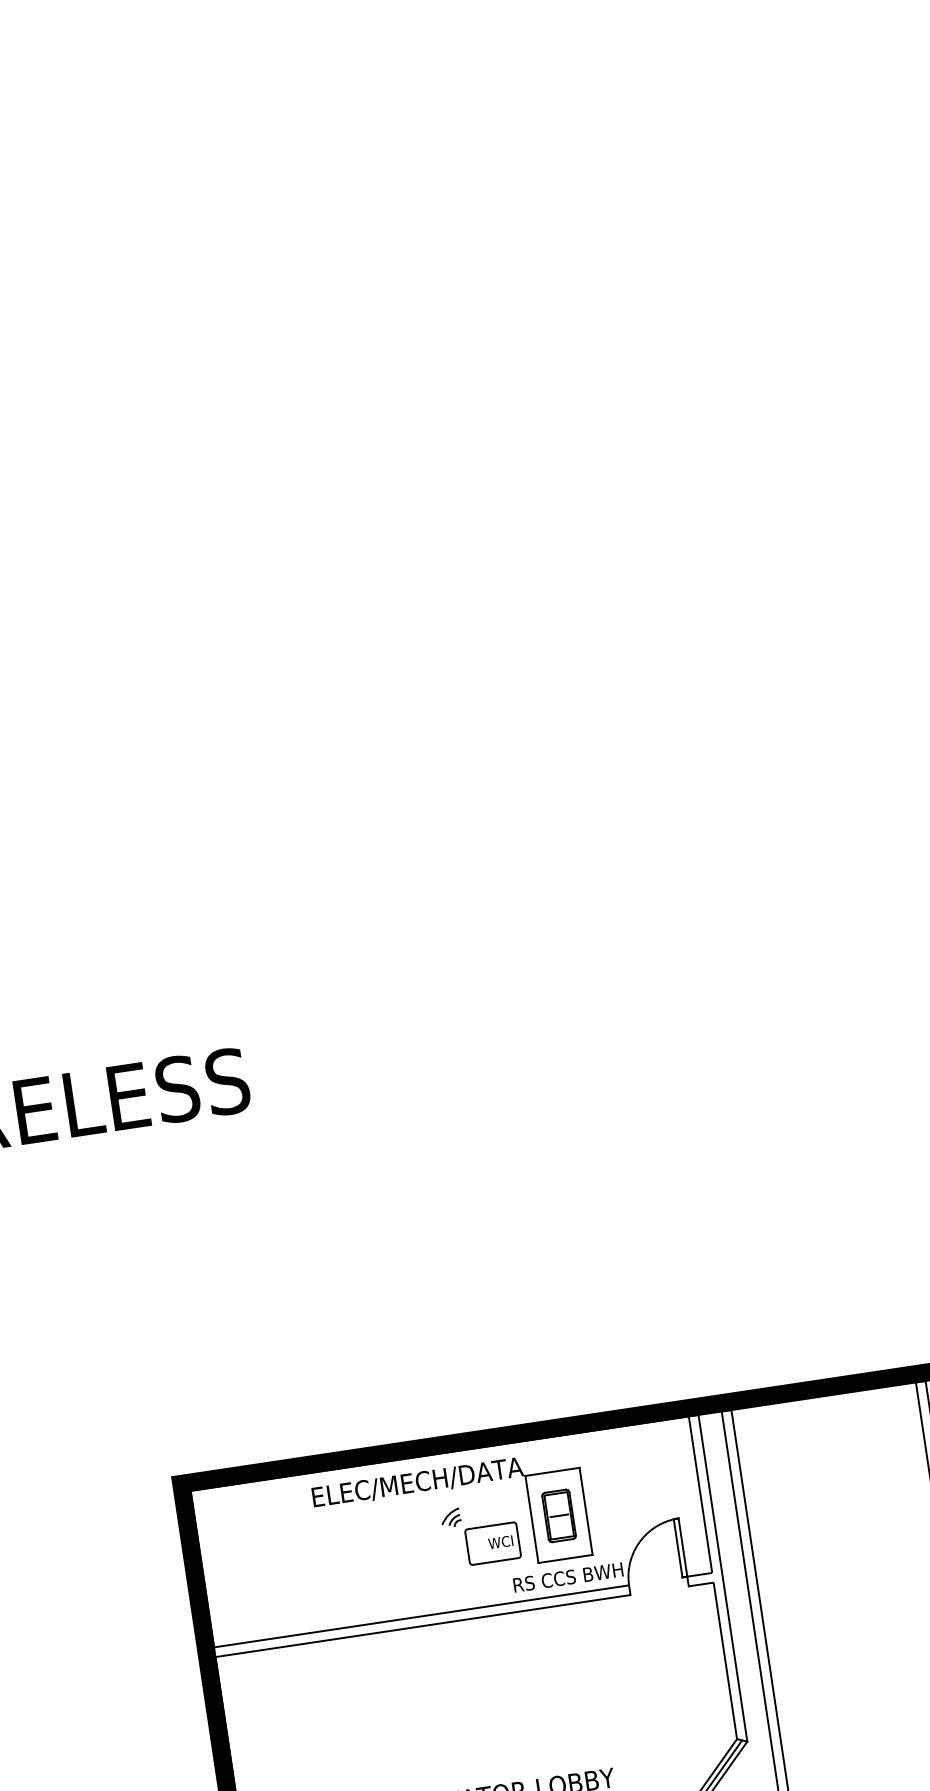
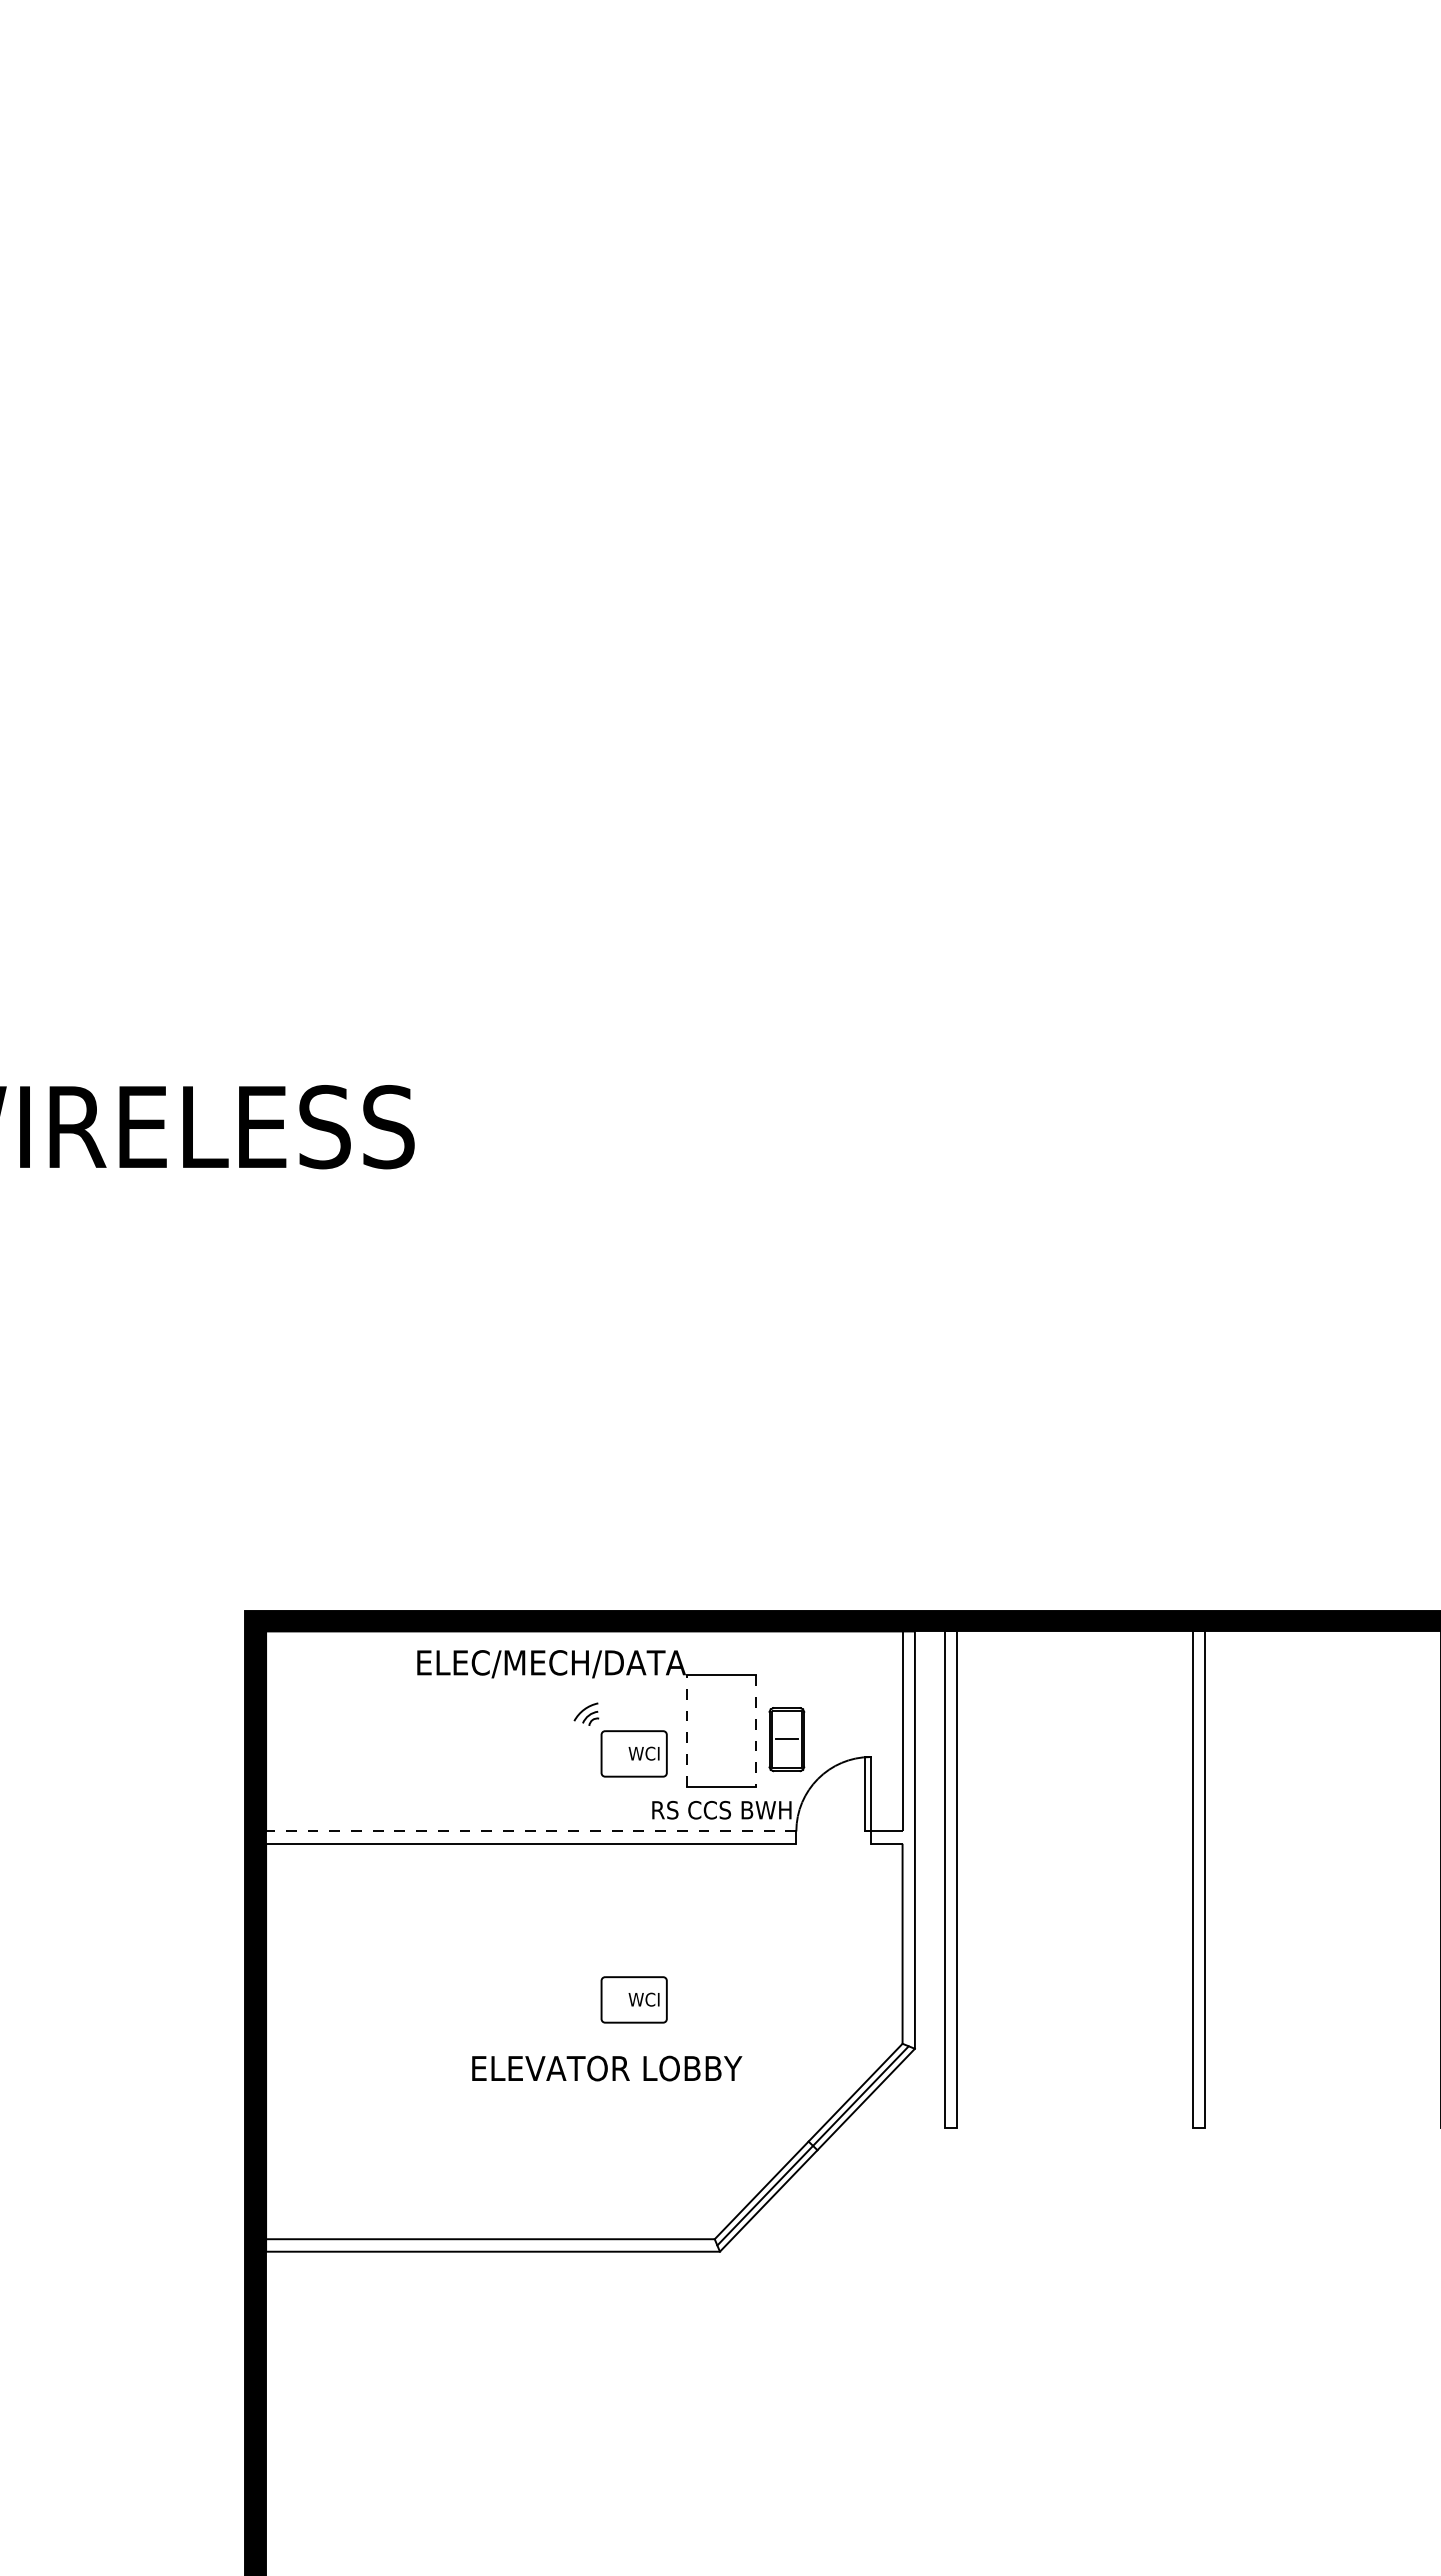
line: (586, 1511) -> (756, 1730), solid -> dashed
part: (558, 1515) -> (786, 1739), moved
line: (532, 1519) -> (687, 1730), solid -> dashed
line: (421, 1616) -> (530, 1831), solid -> dashed
part: (521, 1735) -> (633, 1999), added

